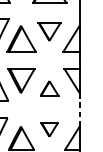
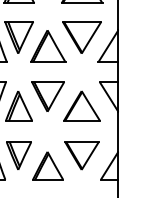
part: (49, 31) -> (81, 37), size x1.43
part: (49, 88) -> (81, 105), size x1.67
line: (79, 109) -> (118, 131), dashed -> solid
part: (49, 129) -> (81, 155), size x1.67

